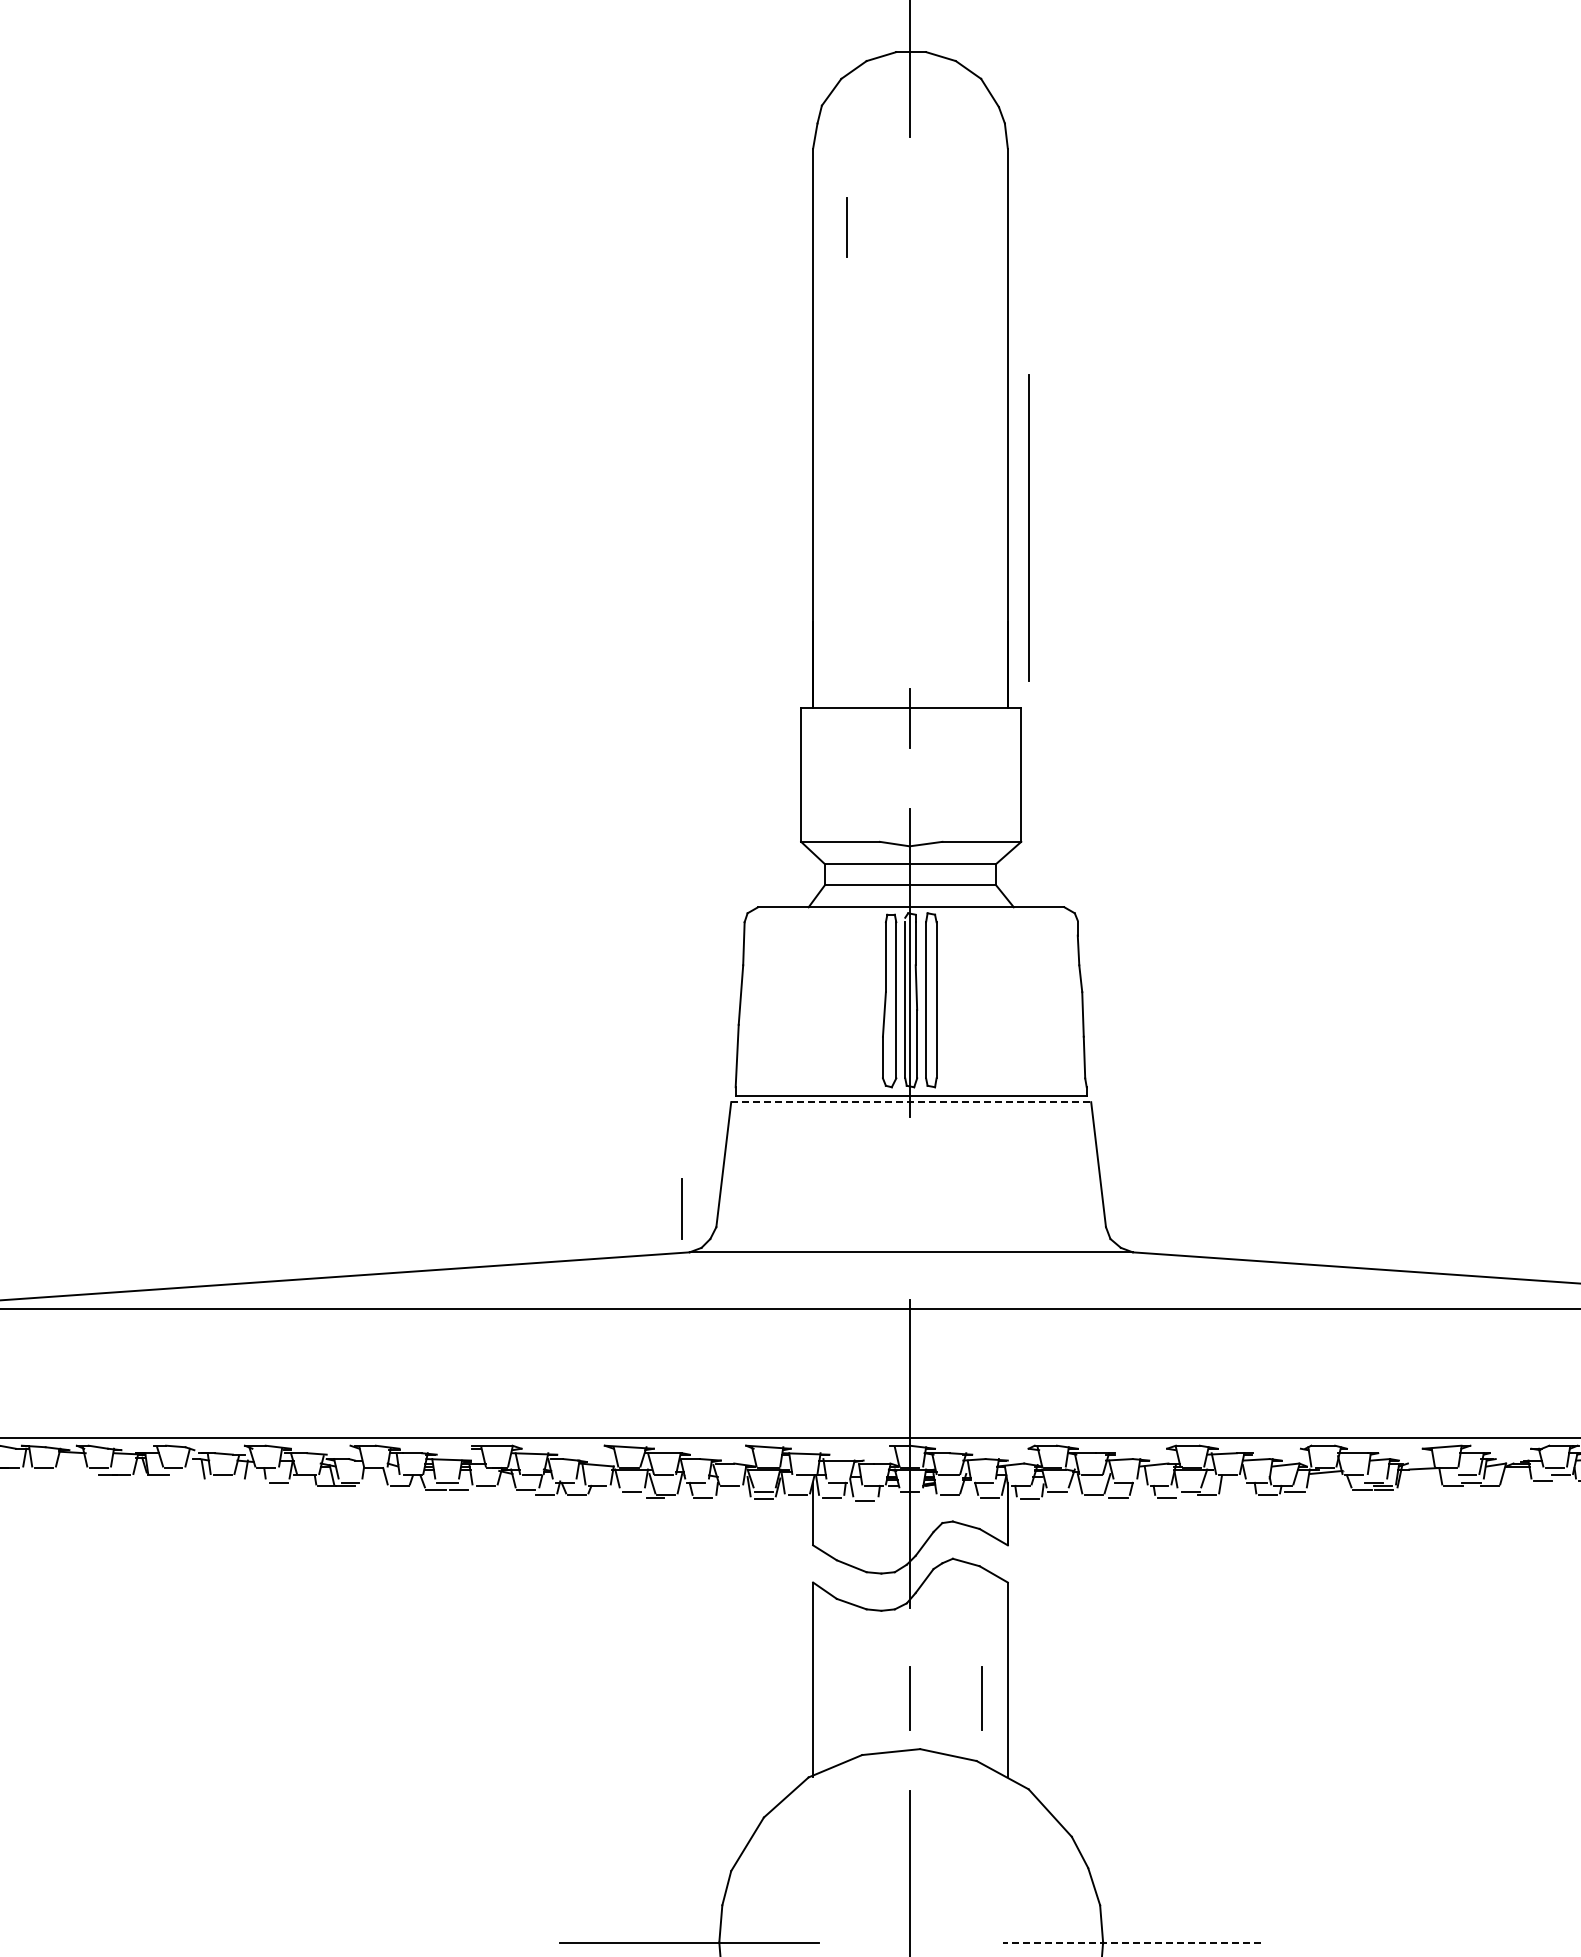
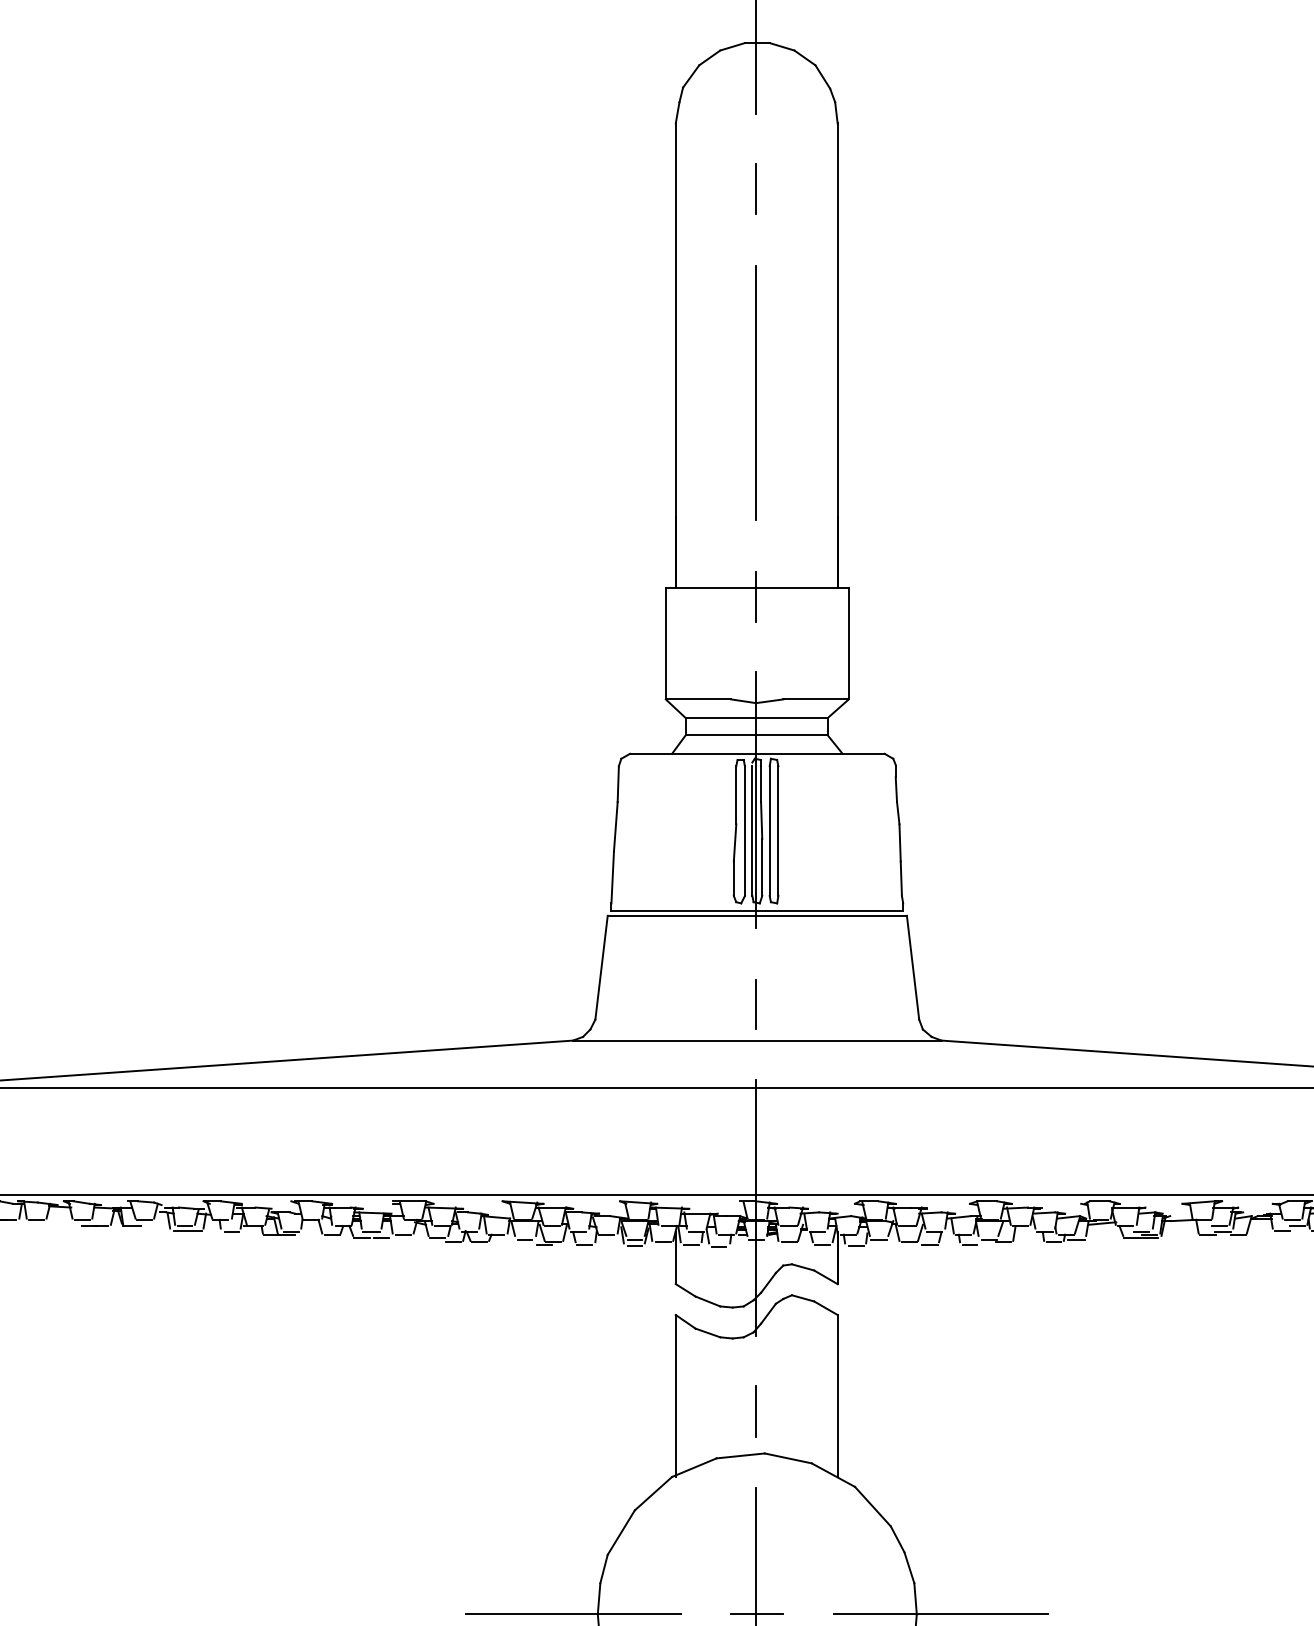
line: (846, 227) -> (755, 188), moved
line: (1028, 527) -> (755, 392), moved
line: (911, 1102) -> (757, 916), dashed -> solid
line: (681, 1208) -> (755, 1004), moved
line: (226, 1481) -> (188, 1231), added
line: (981, 1698) -> (815, 1411), removed
line: (910, 1942) -> (756, 1614), added
line: (1132, 1942) -> (941, 1614), dashed -> solid

